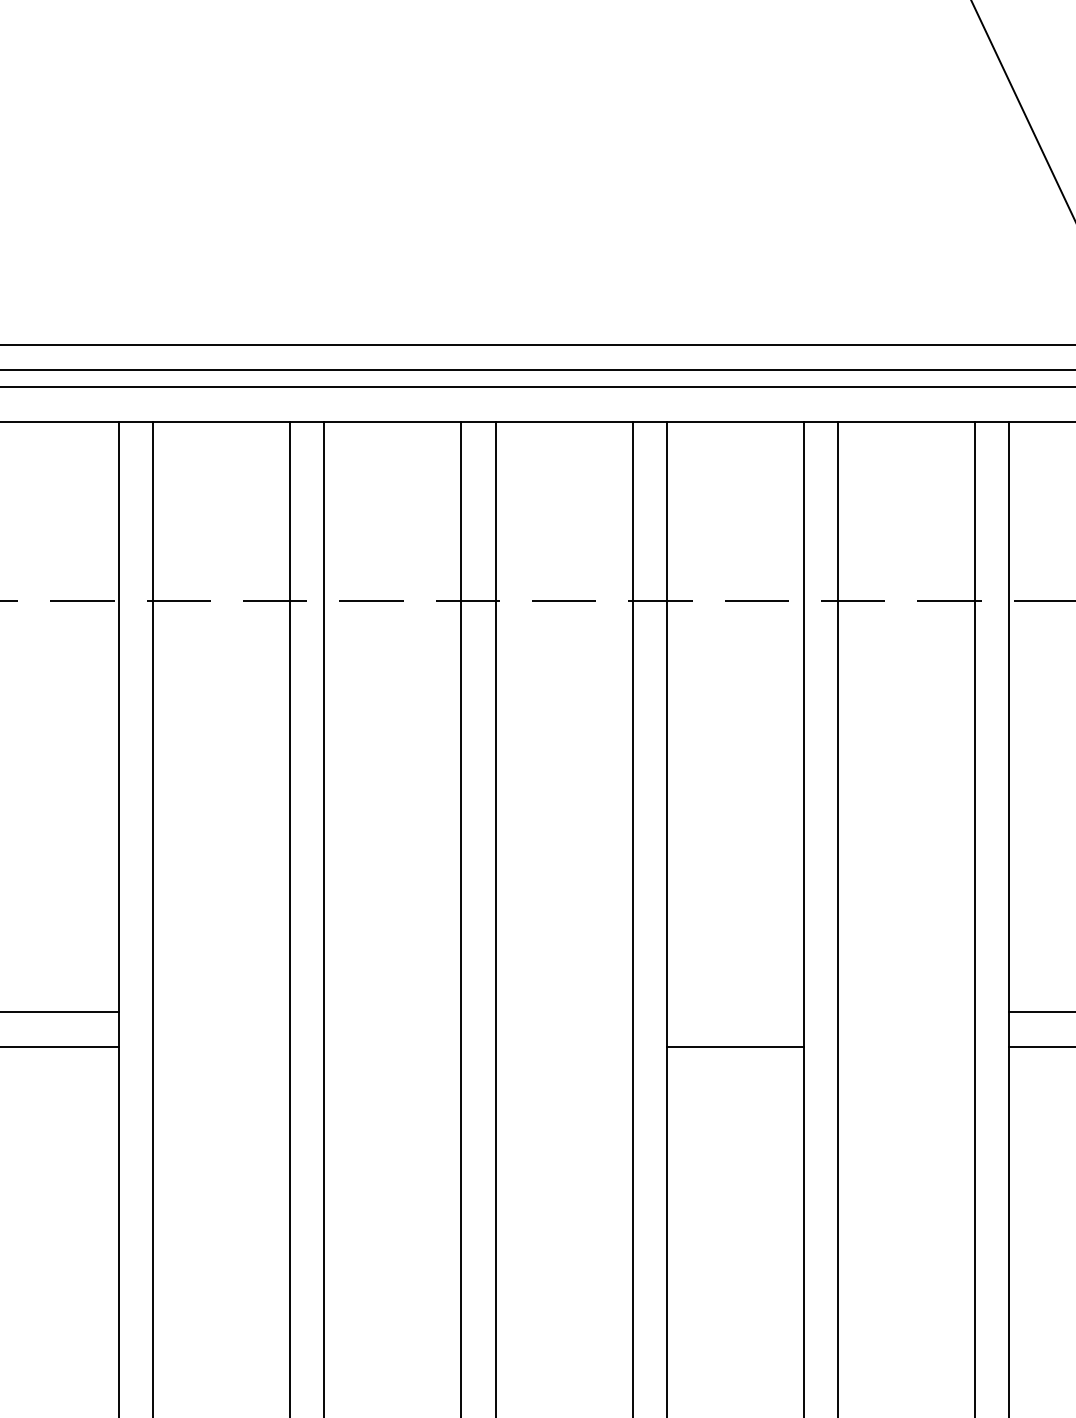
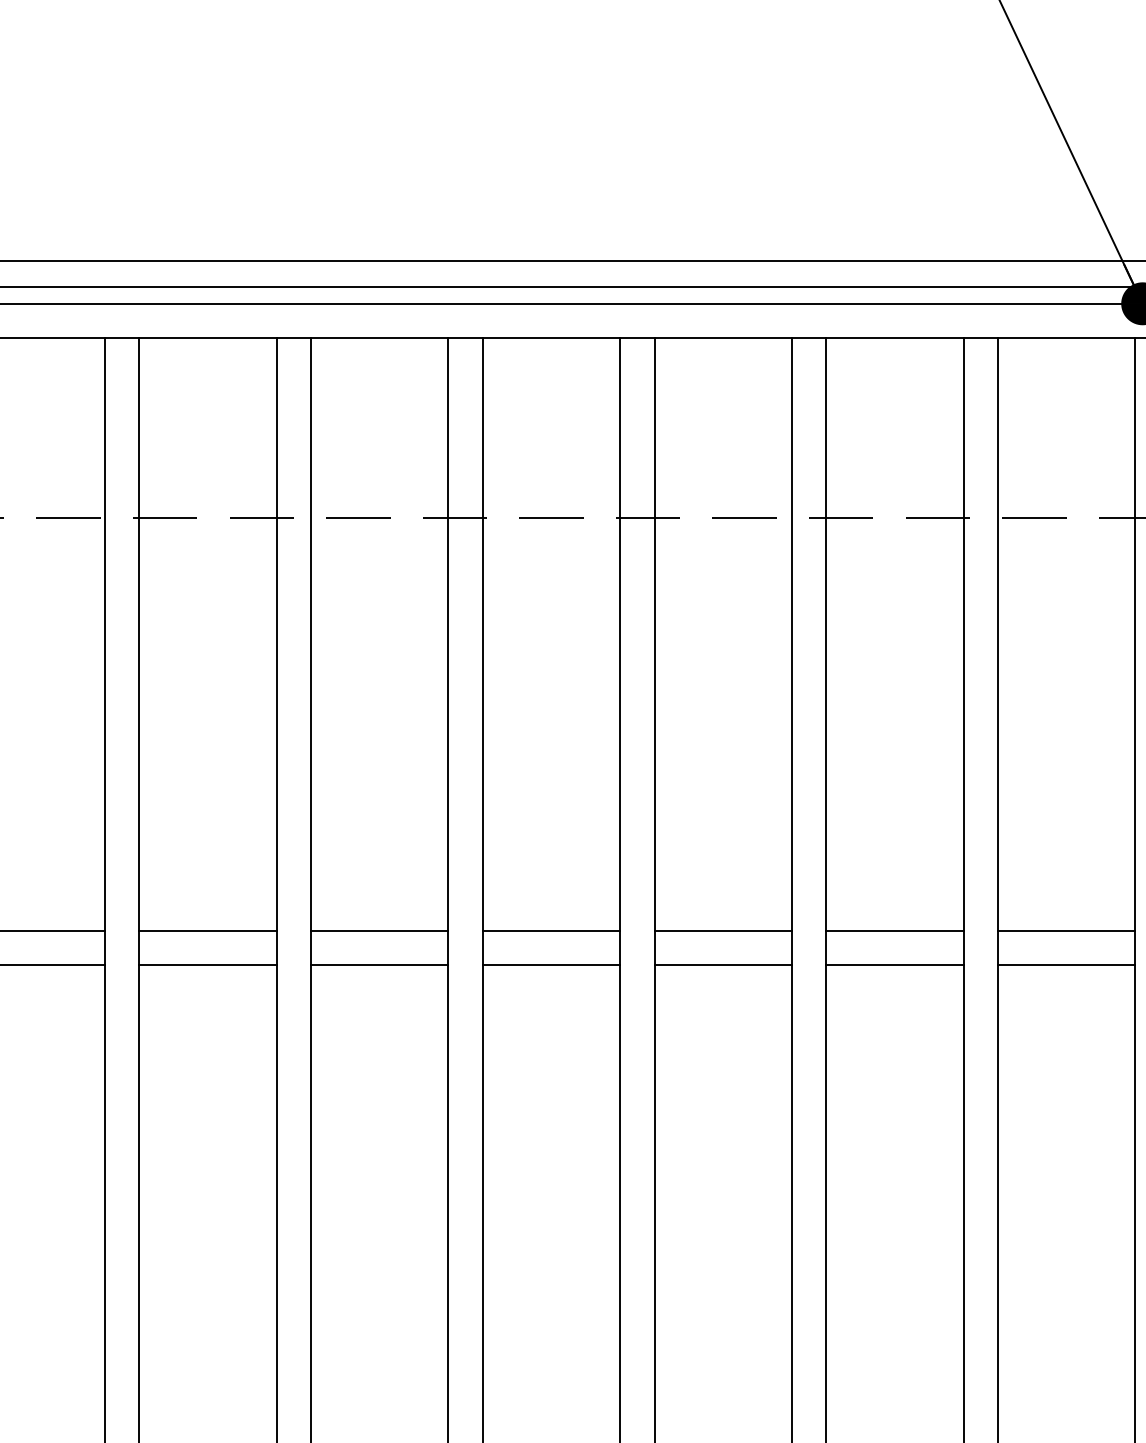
line: (220, 1012) -> (207, 930), added
line: (392, 1012) -> (379, 930), added
line: (564, 1012) -> (551, 930), added
line: (734, 1012) -> (722, 930), added
line: (906, 1012) -> (894, 930), added
line: (220, 1046) -> (207, 964), added
line: (392, 1046) -> (379, 964), added
line: (564, 1046) -> (551, 964), added
line: (906, 1046) -> (894, 964), added

